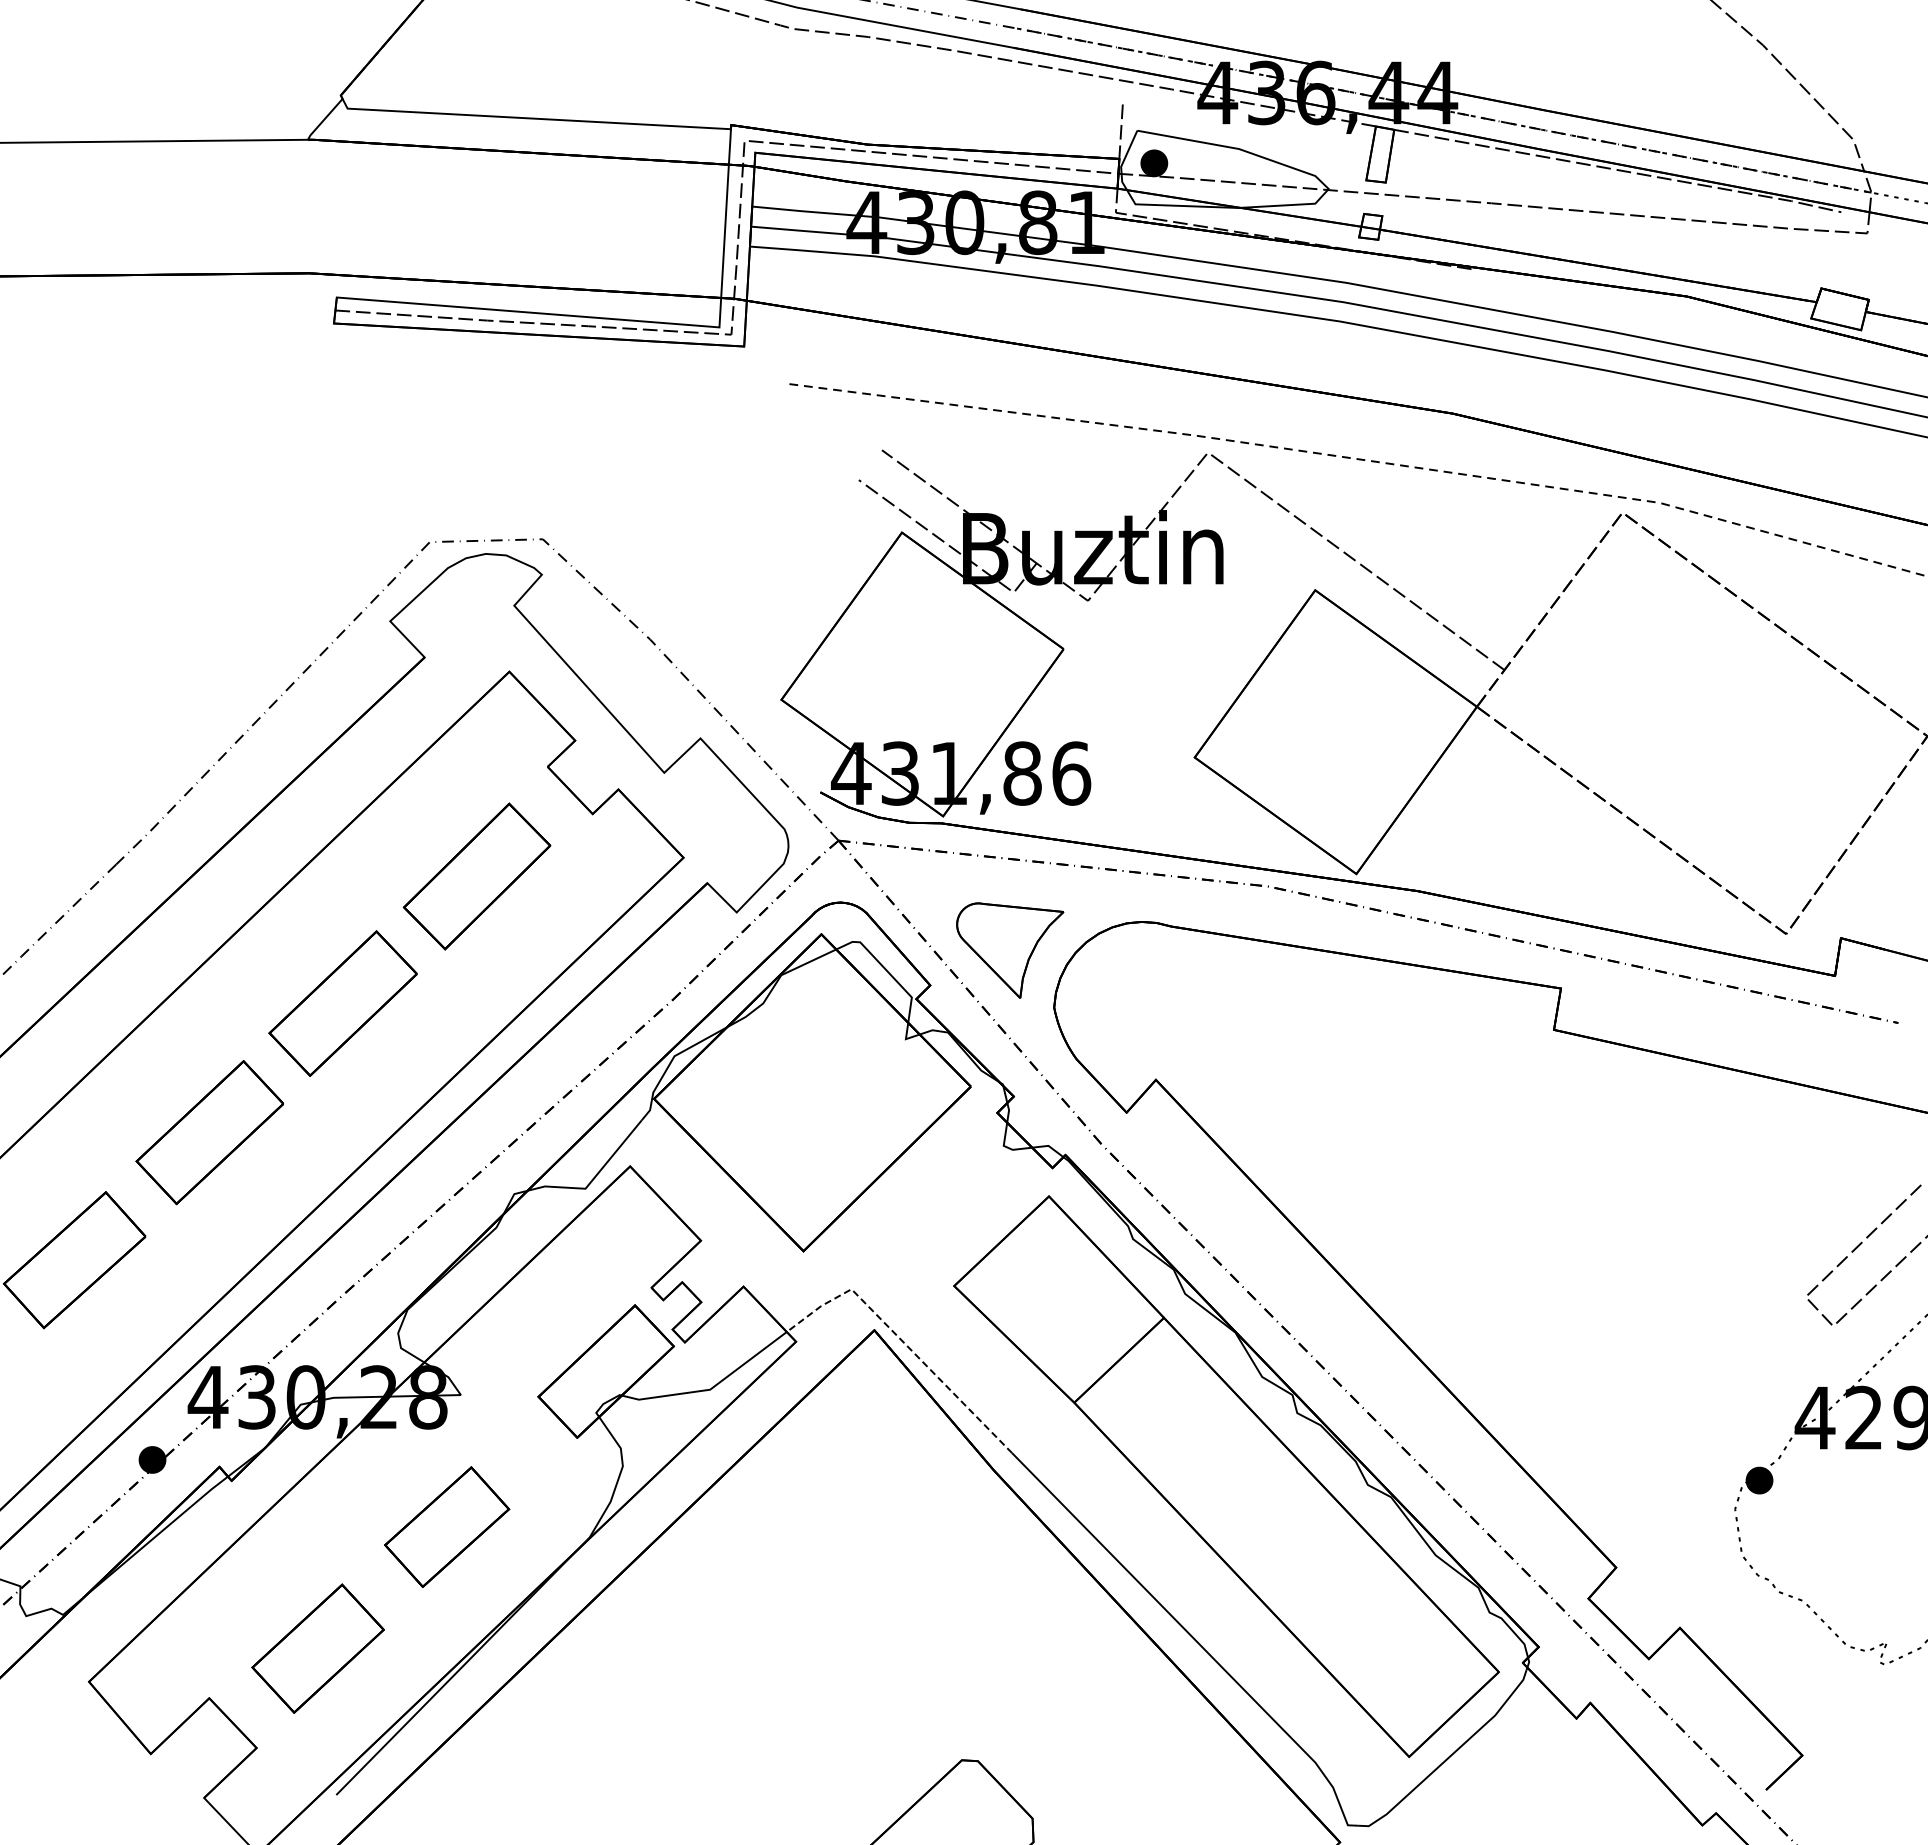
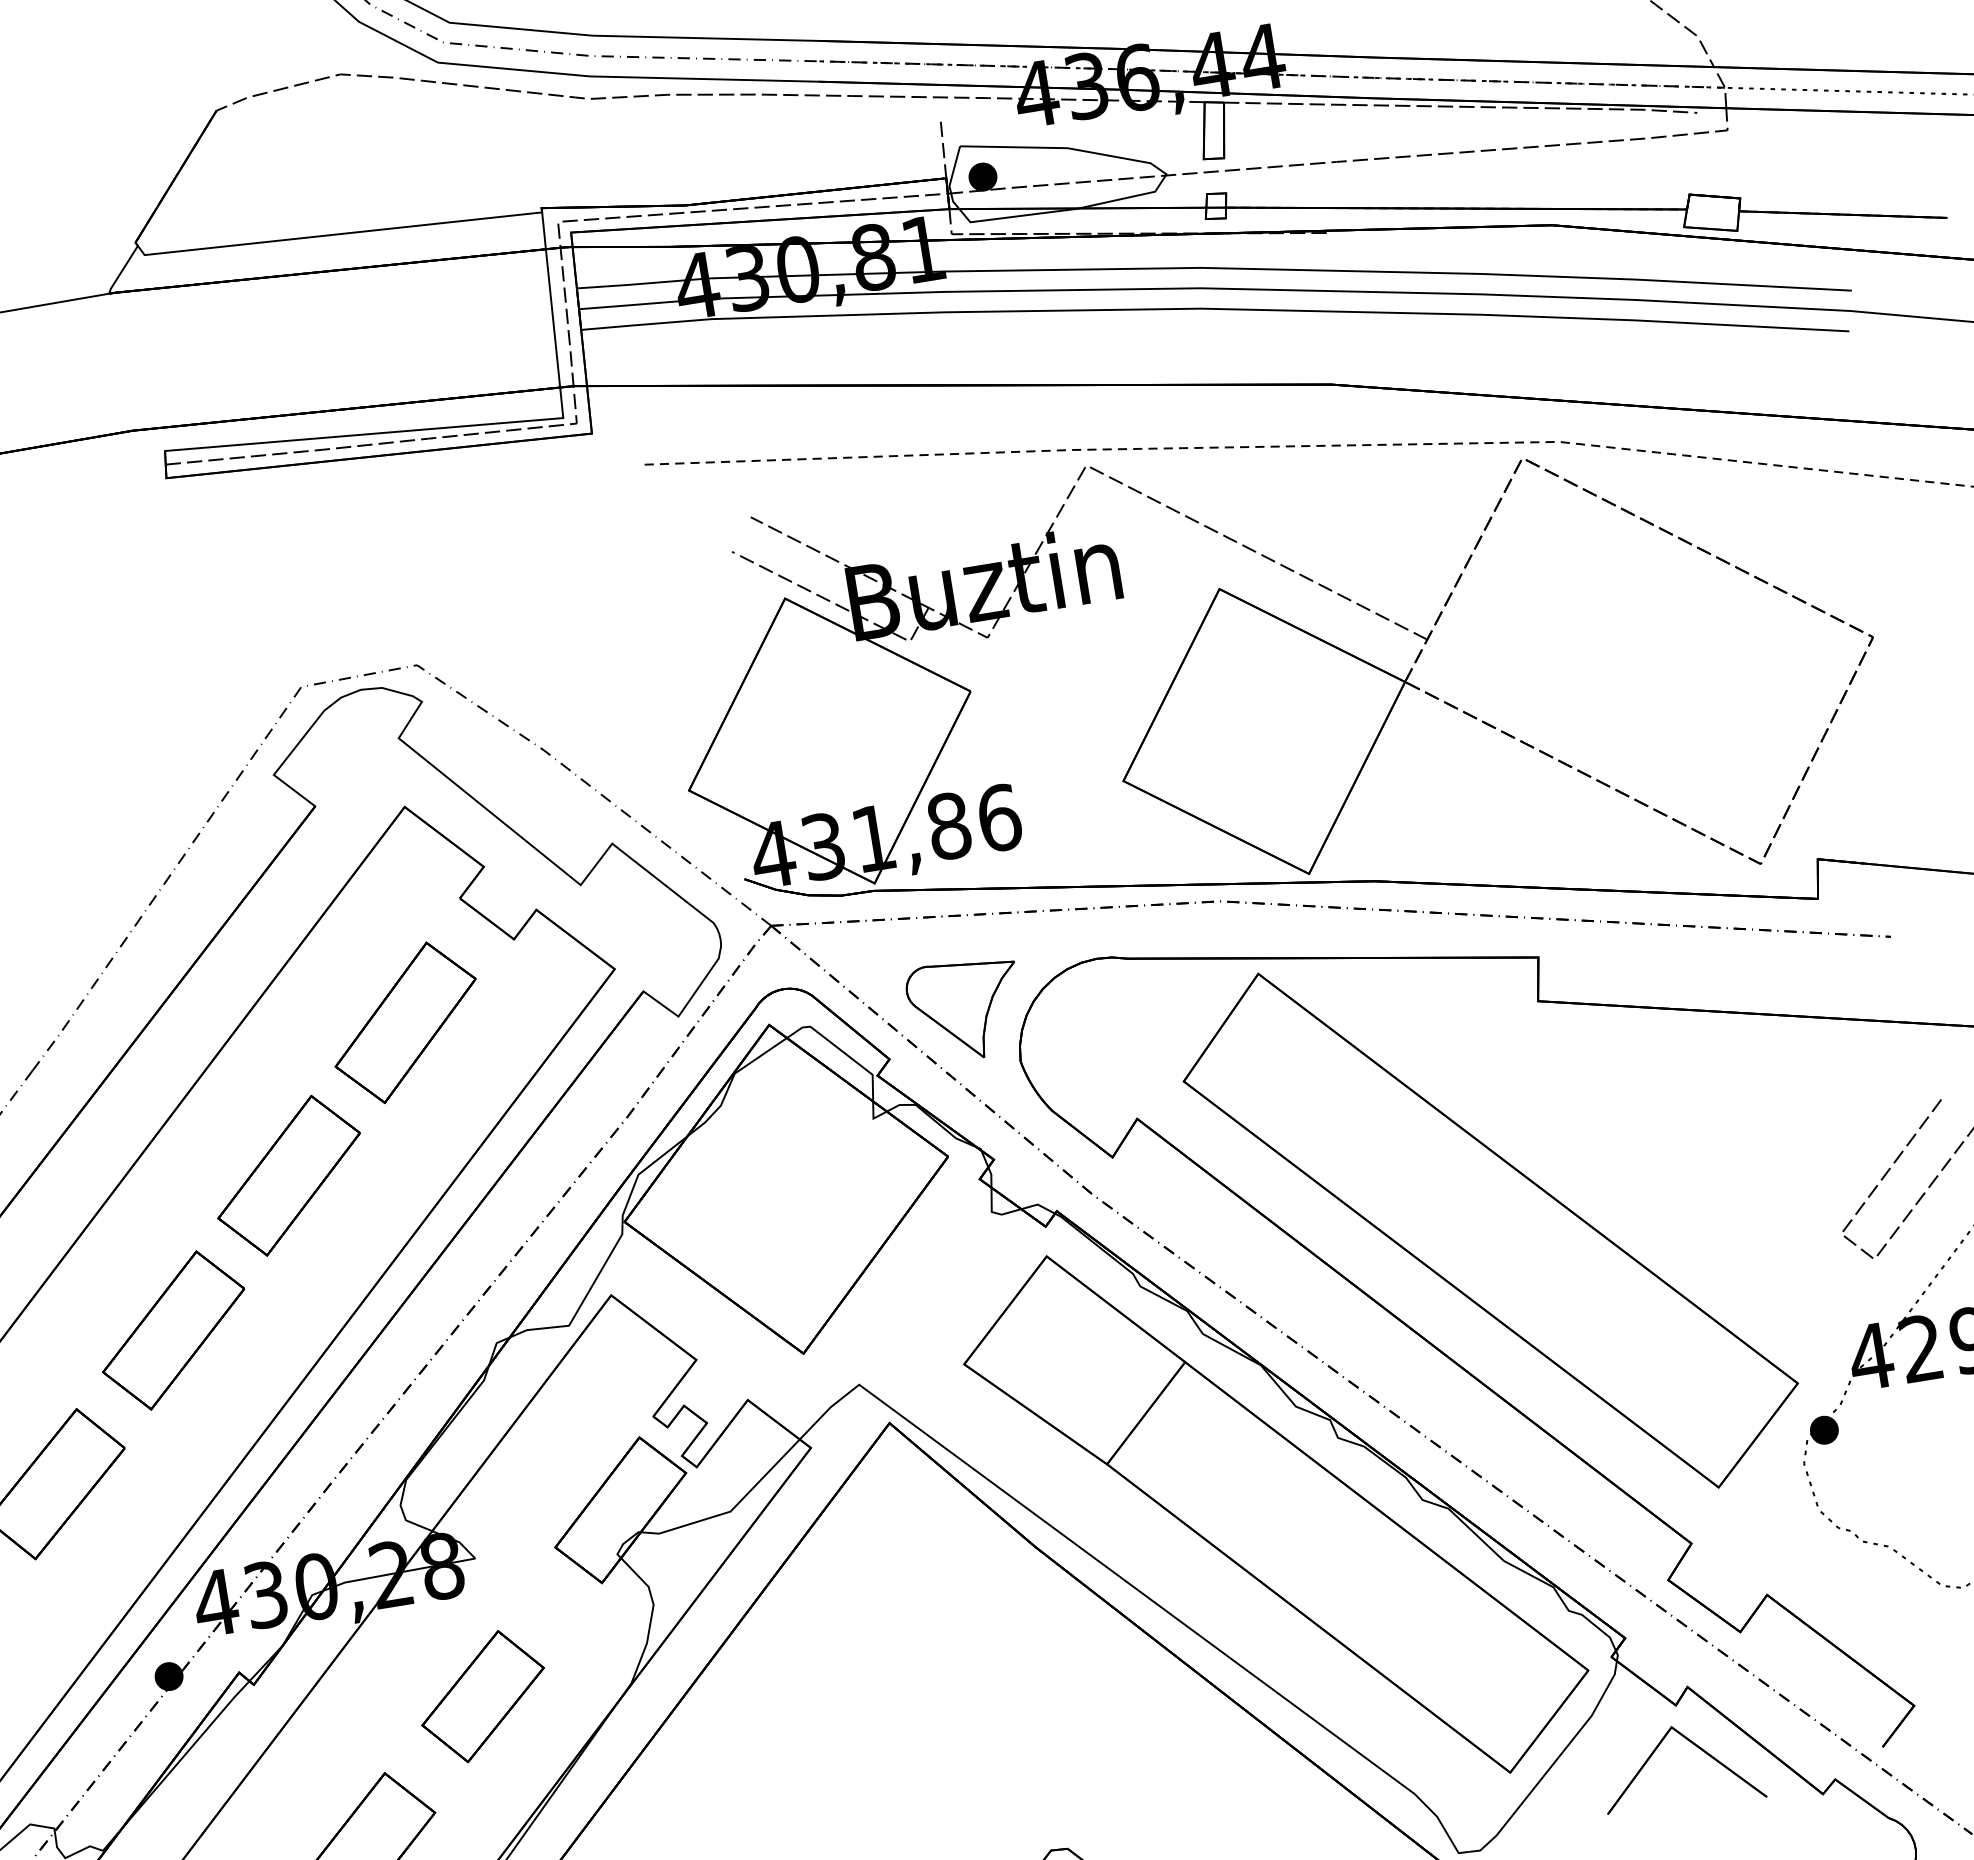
part: (1473, 1239) -> (1490, 1230), added
line: (903, 1342) -> (921, 1430), dashed -> solid
part: (1589, 1760) -> (1696, 1746), added

